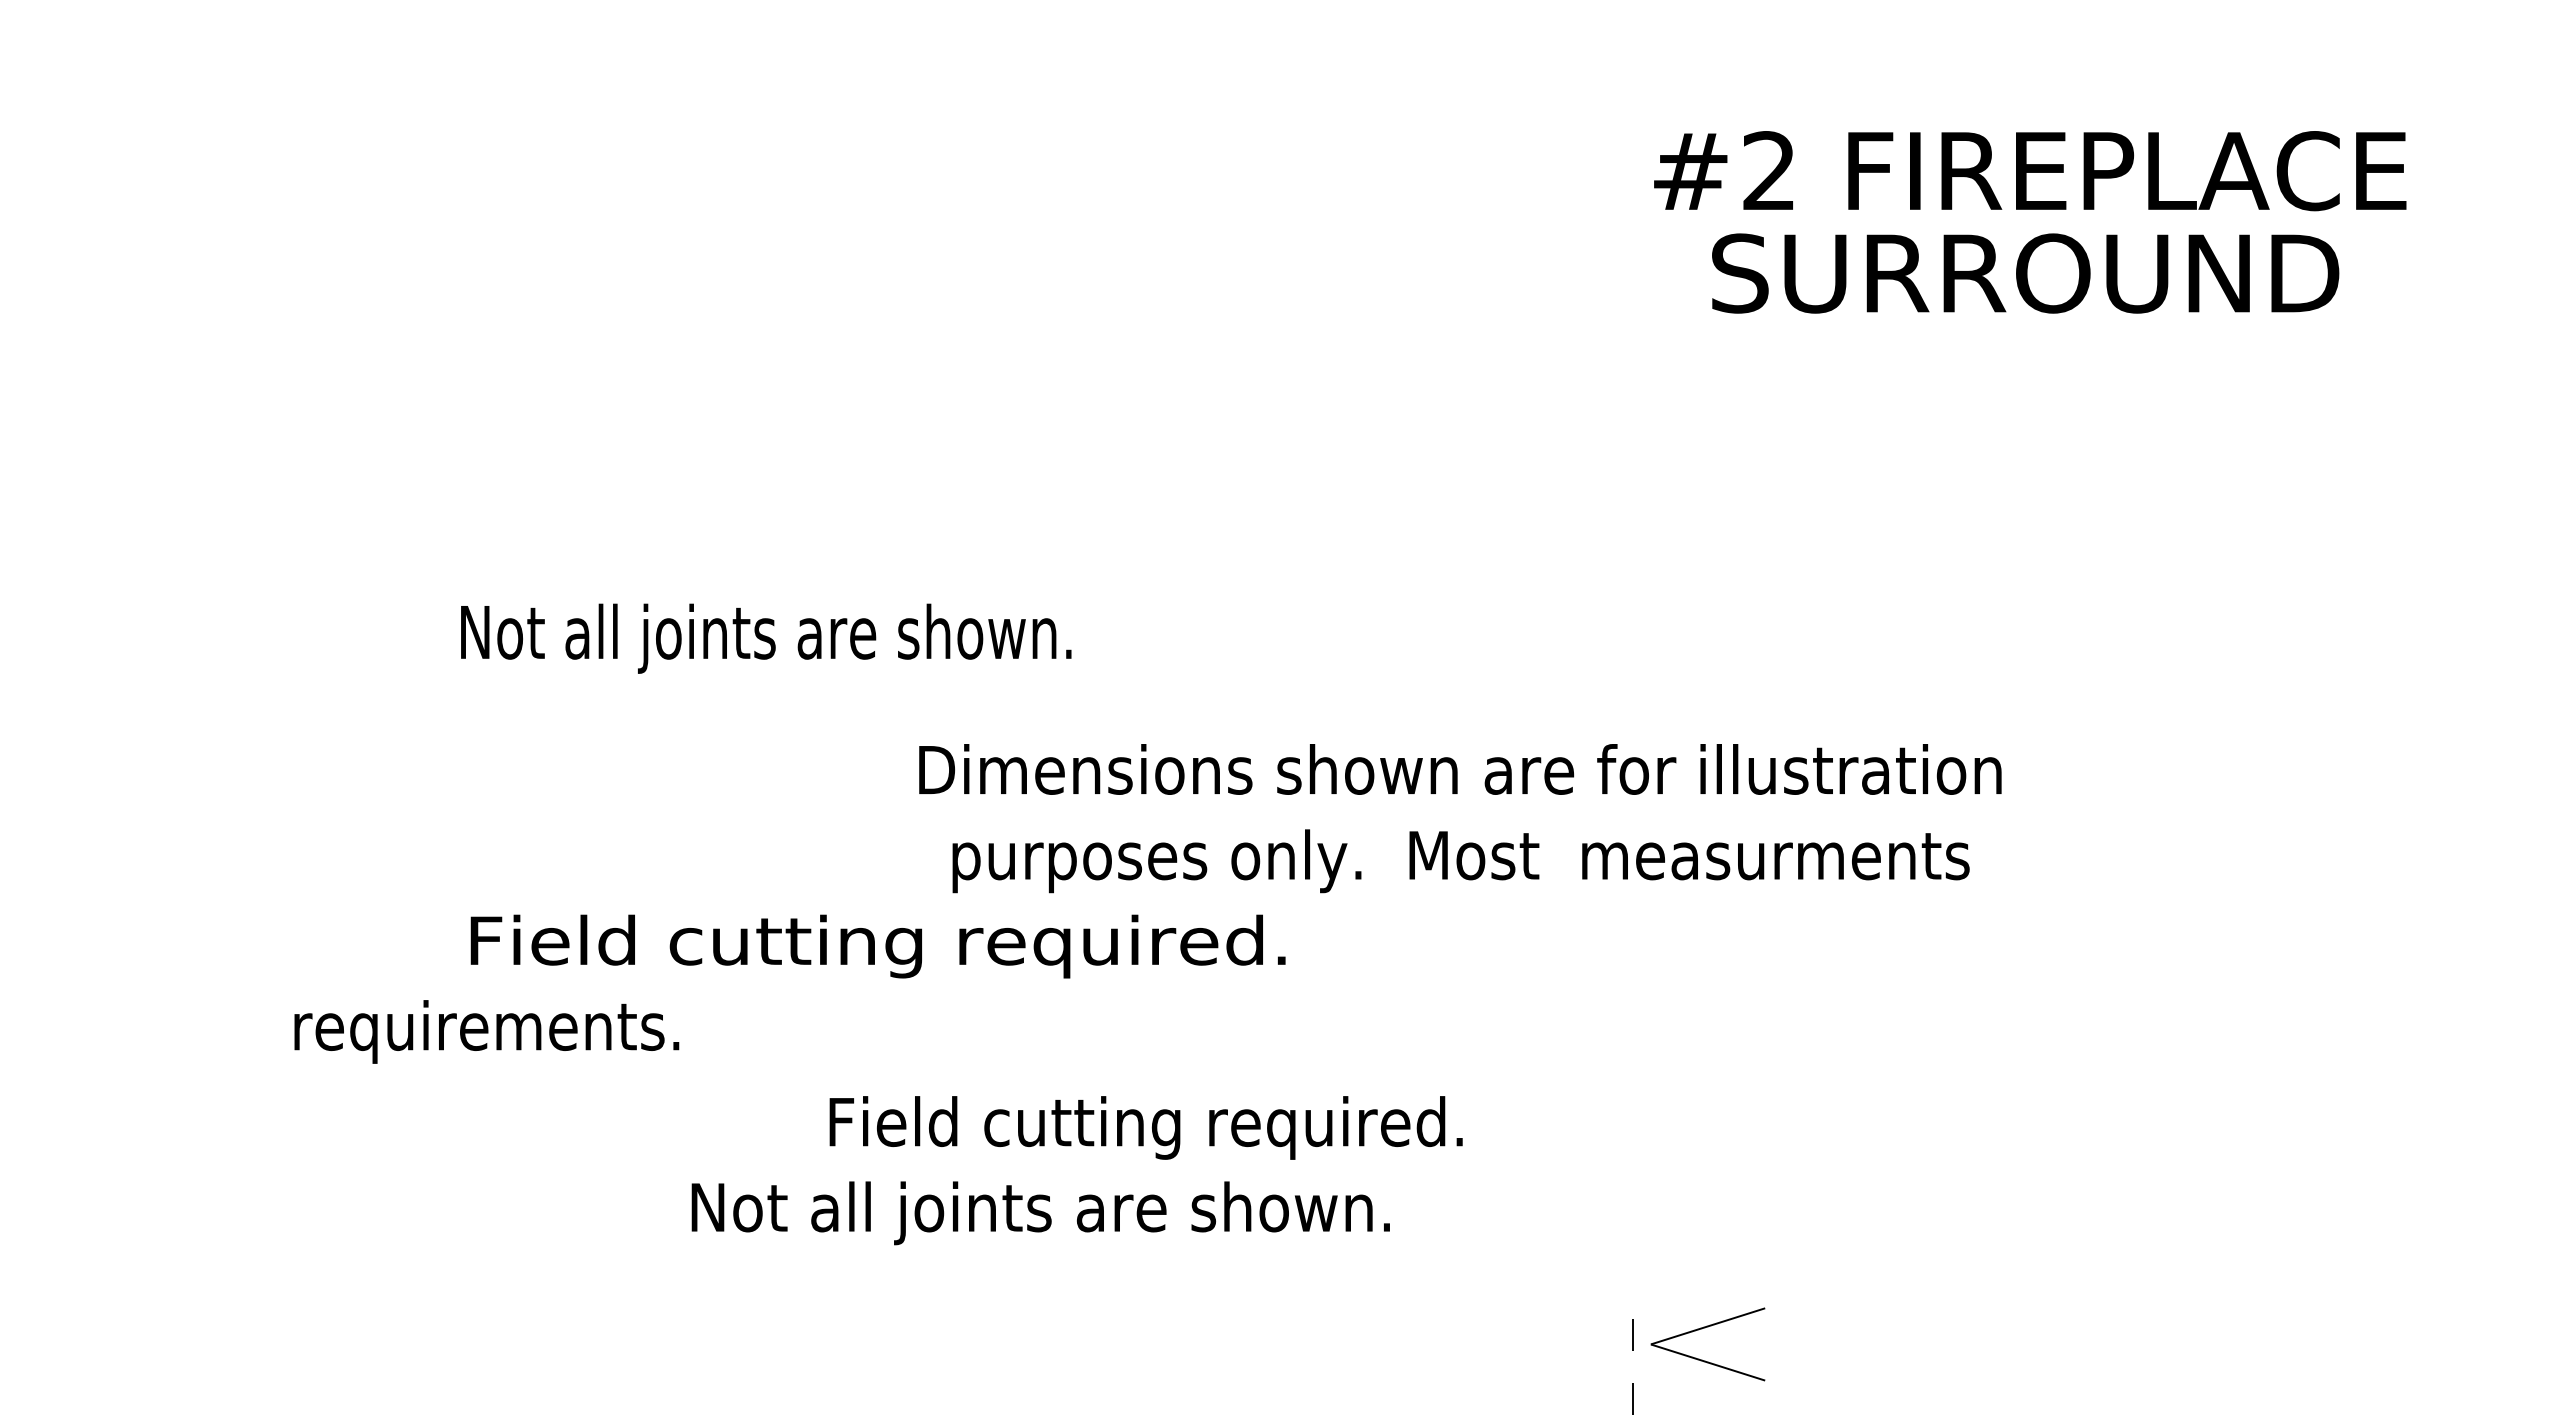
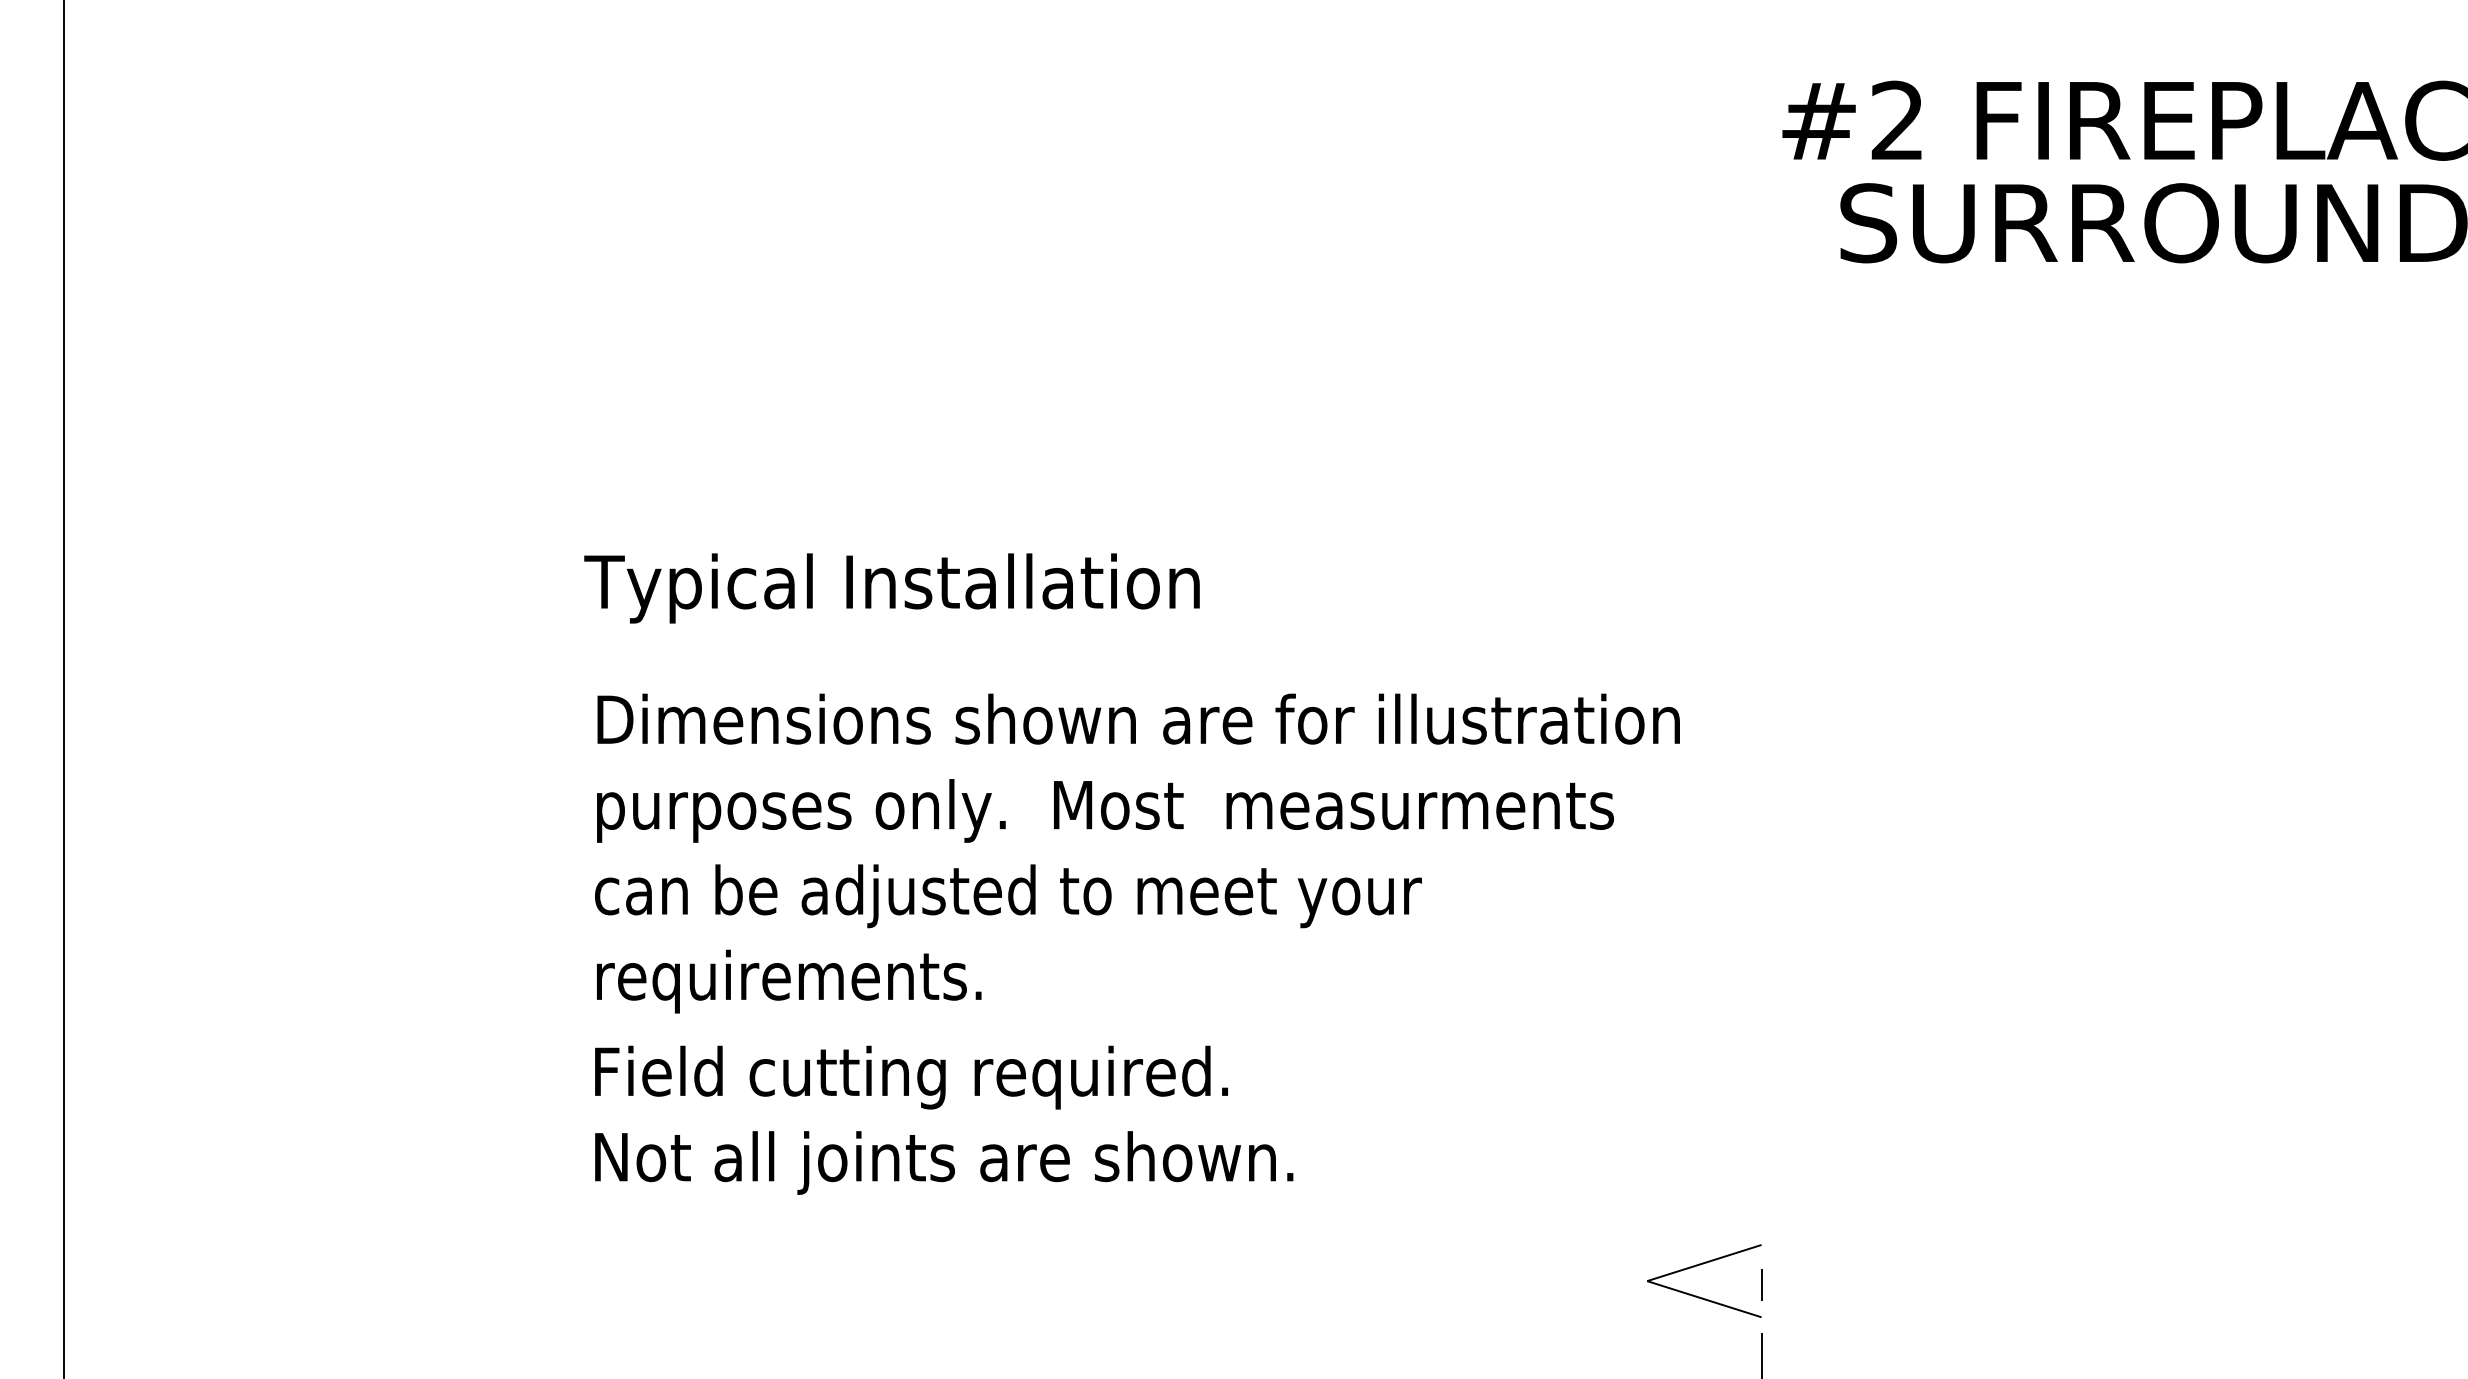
text: (763, 638) -> (891, 588), Not all joints are shown. -> Typical Installation
text: (1460, 769) -> (1138, 719), moved
text: (1460, 861) -> (1104, 811), moved
text: (879, 946) -> (1007, 896), Field cutting required. -> can be adjusted to meet your
text: (486, 1031) -> (788, 981), moved
text: (1145, 1127) -> (910, 1077), moved
text: (1040, 1213) -> (943, 1163), moved
part: (1702, 1329) -> (1698, 1266), moved

